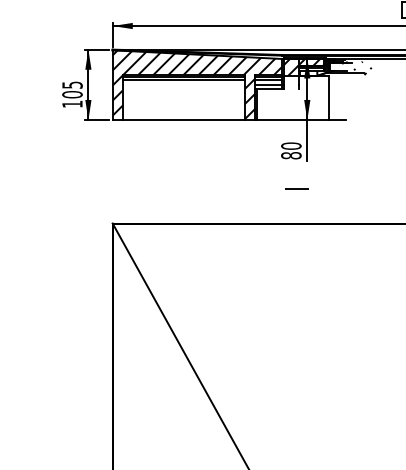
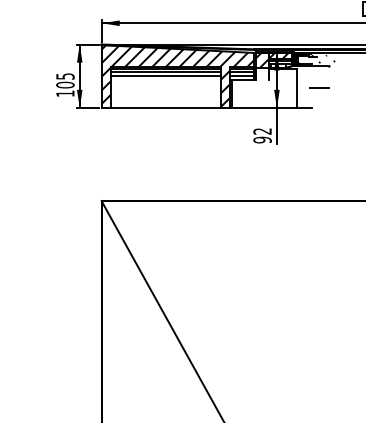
line: (183, 84) -> (165, 75), added
text: (291, 150) -> (262, 135), 80 -> 92
line: (296, 188) -> (318, 87), moved

